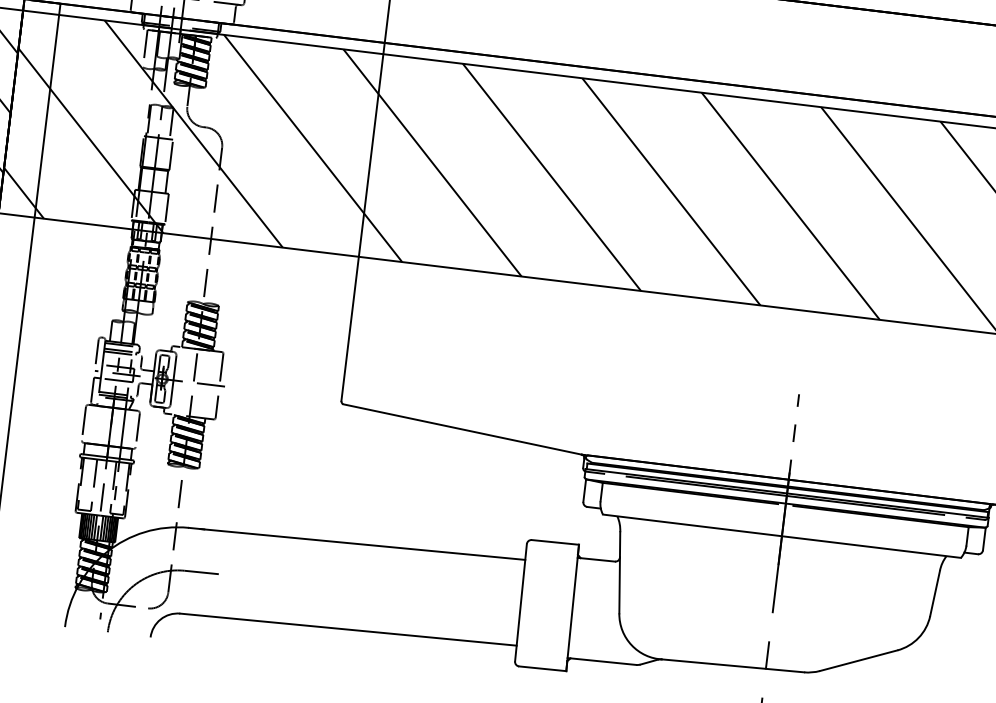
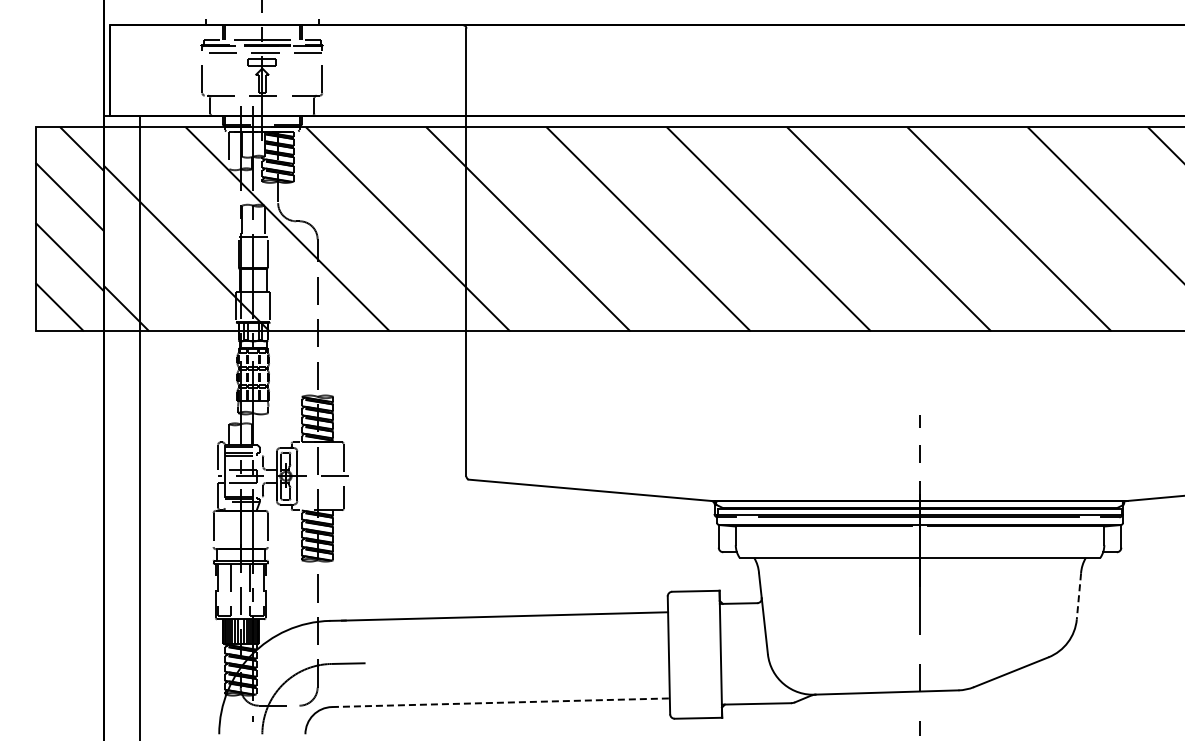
line: (934, 593) -> (1078, 596), solid -> dashed
line: (349, 629) -> (501, 702), solid -> dashed

